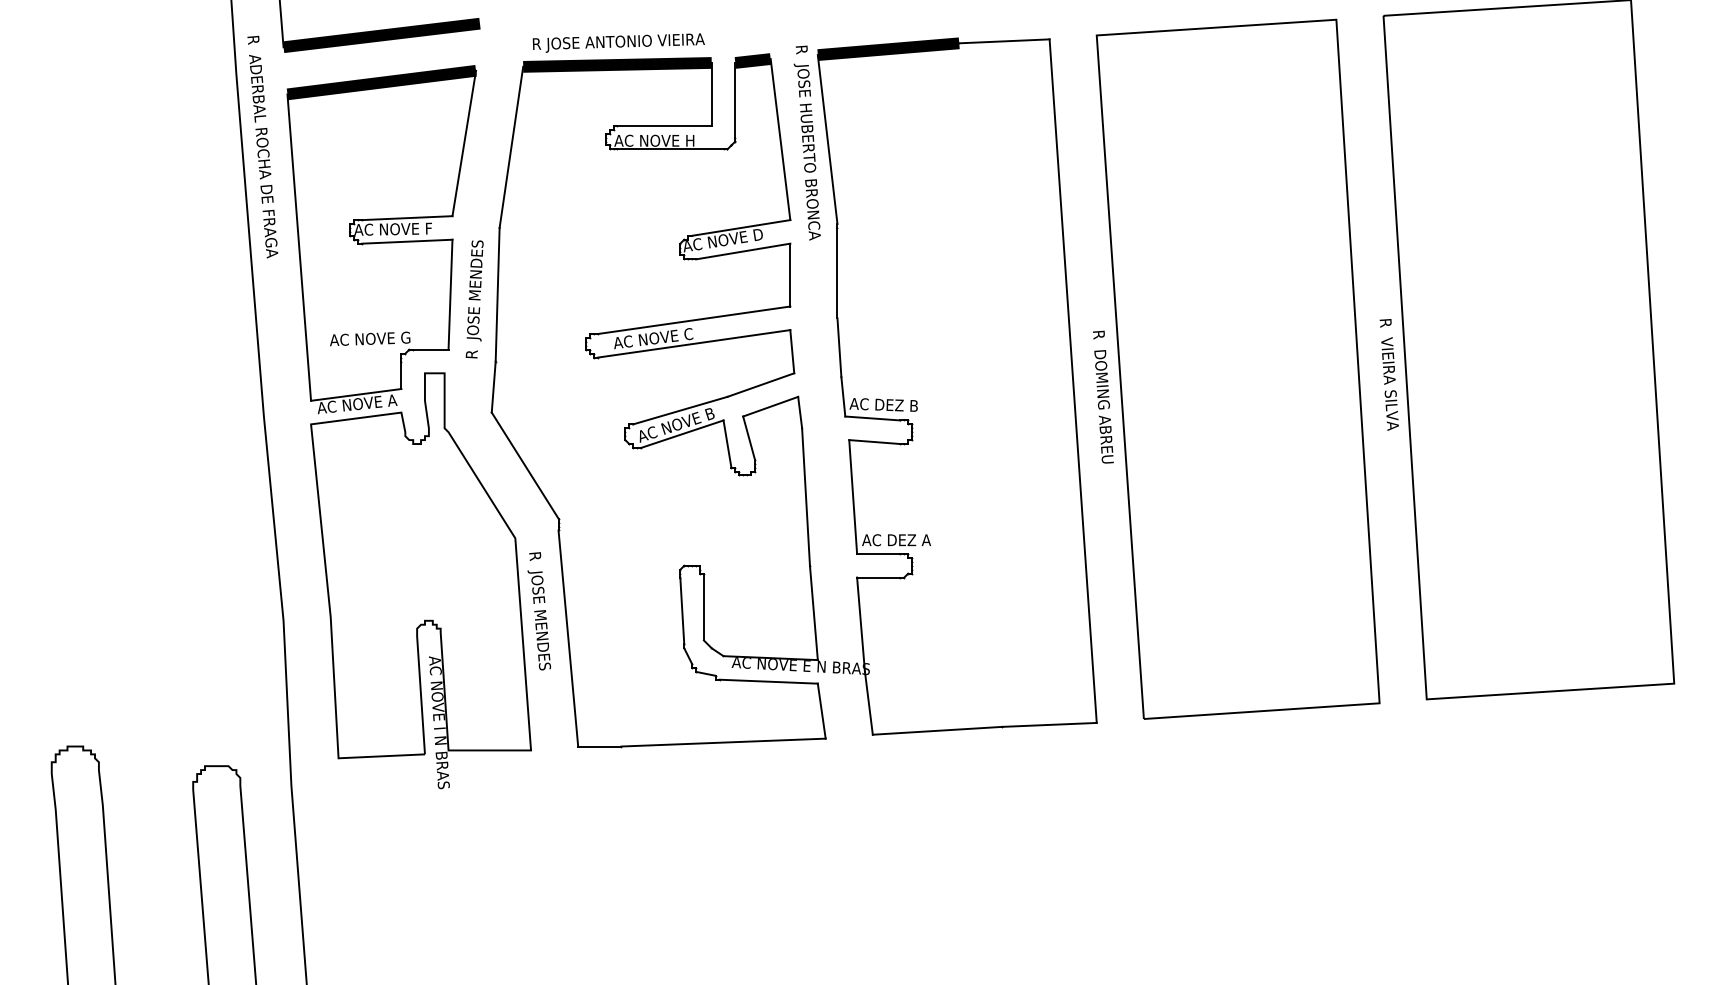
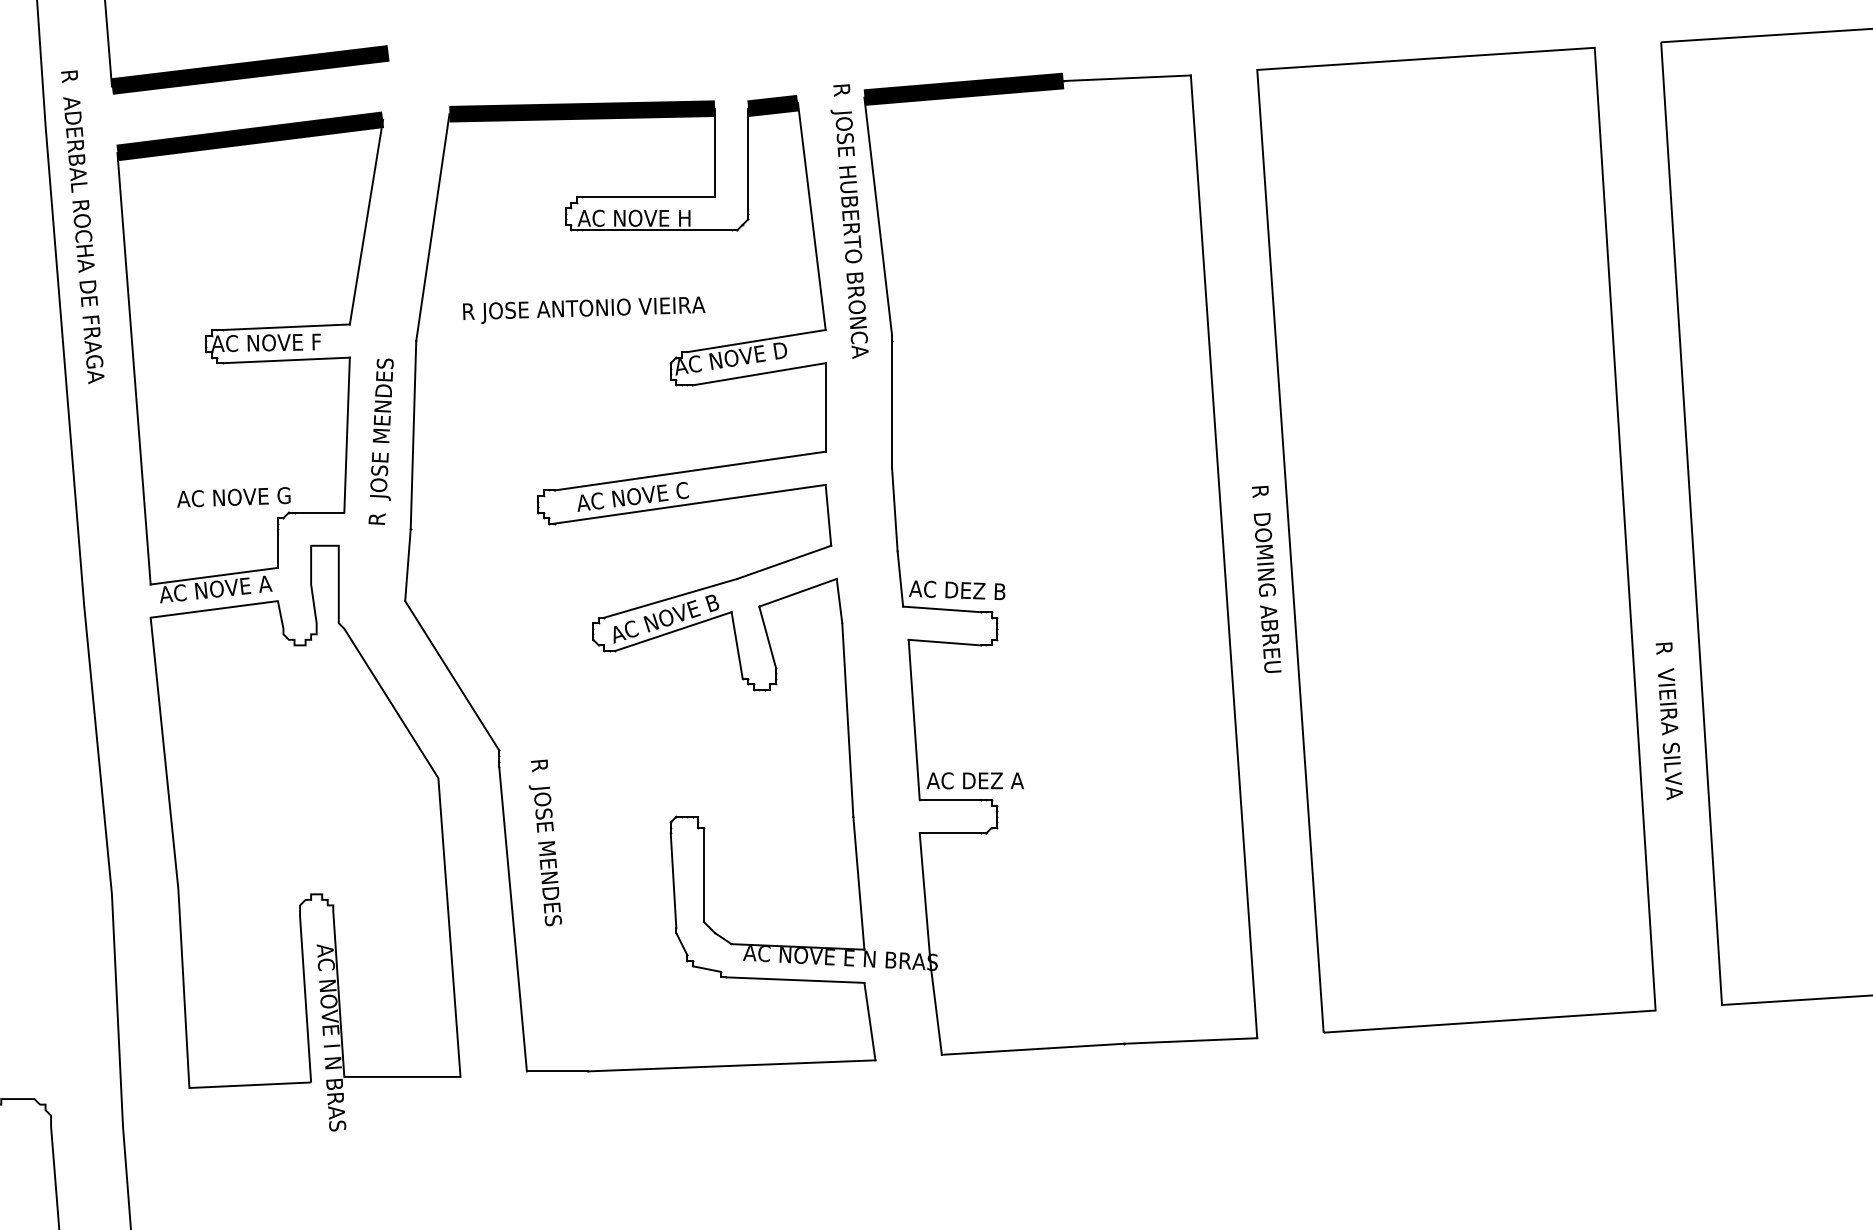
text: (618, 42) -> (583, 309), moved
text: (1388, 374) -> (1668, 720), moved
text: (538, 611) -> (544, 843), moved

